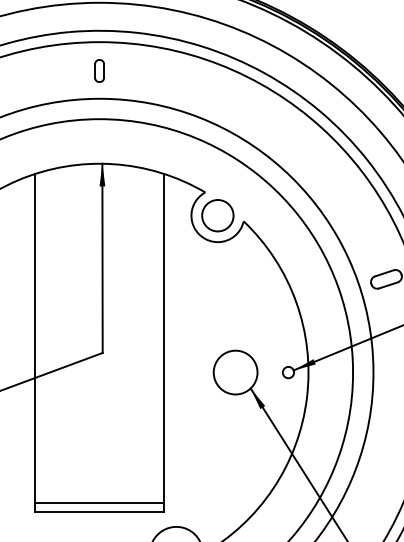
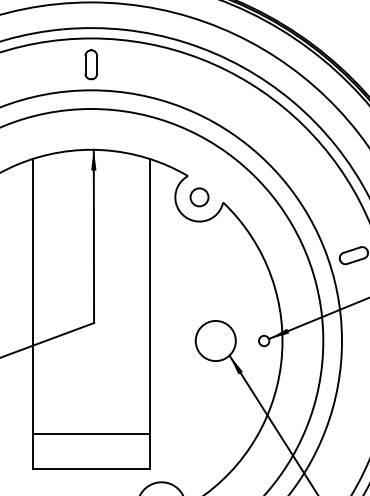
part: (98, 70) -> (90, 64), size x1.43
circle: (217, 215) -> (199, 197), size x0.62
line: (99, 503) -> (91, 434), moved

